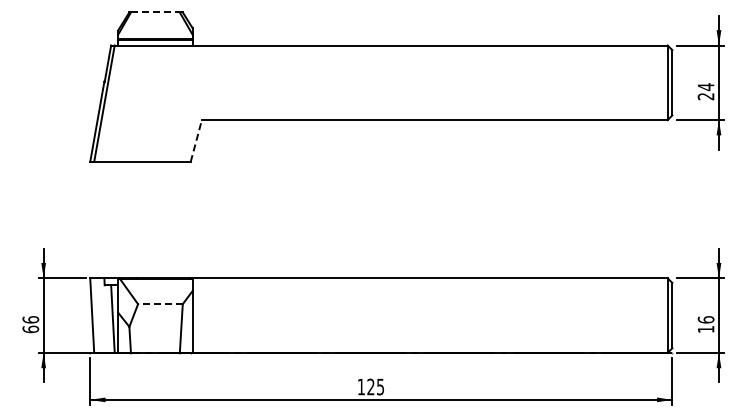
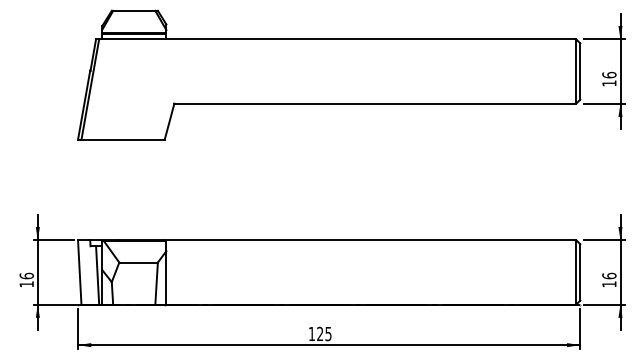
line: (155, 12) -> (134, 10), dashed -> solid
text: (705, 91) -> (608, 79), 24 -> 16
line: (196, 140) -> (169, 121), dashed -> solid
line: (159, 304) -> (137, 262), dashed -> solid
text: (30, 329) -> (26, 284), 66 -> 16

